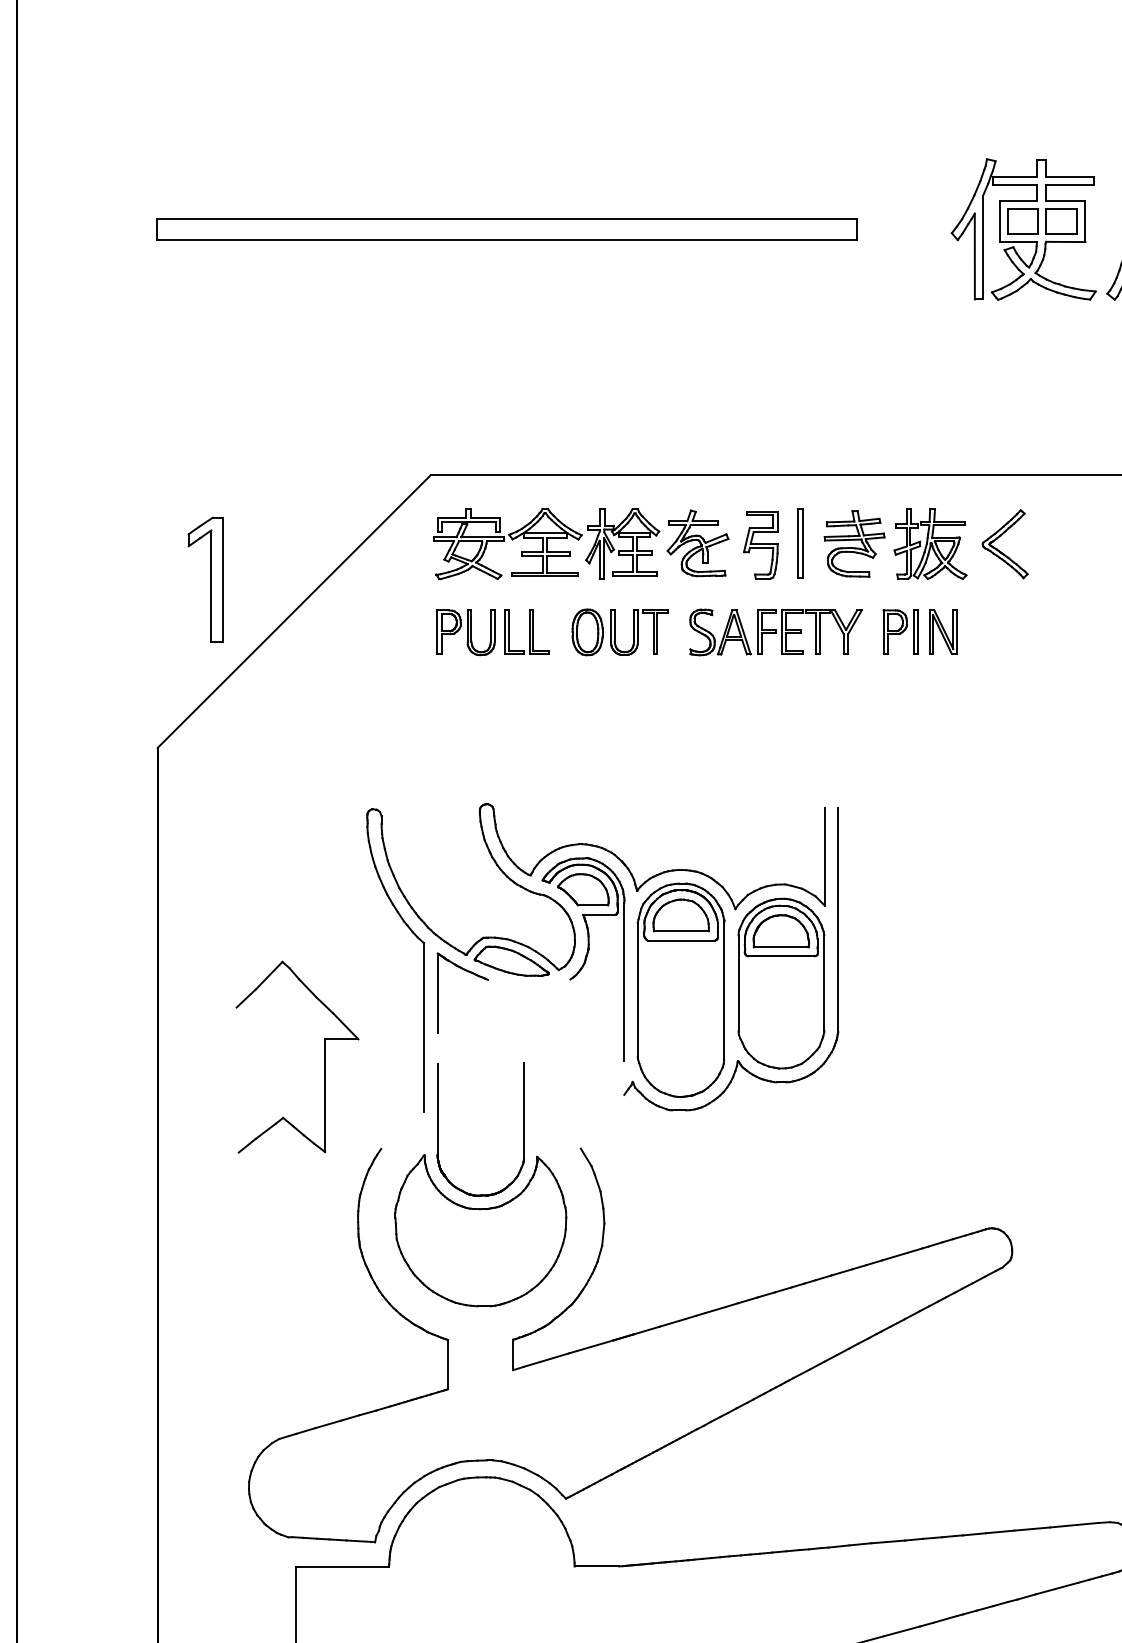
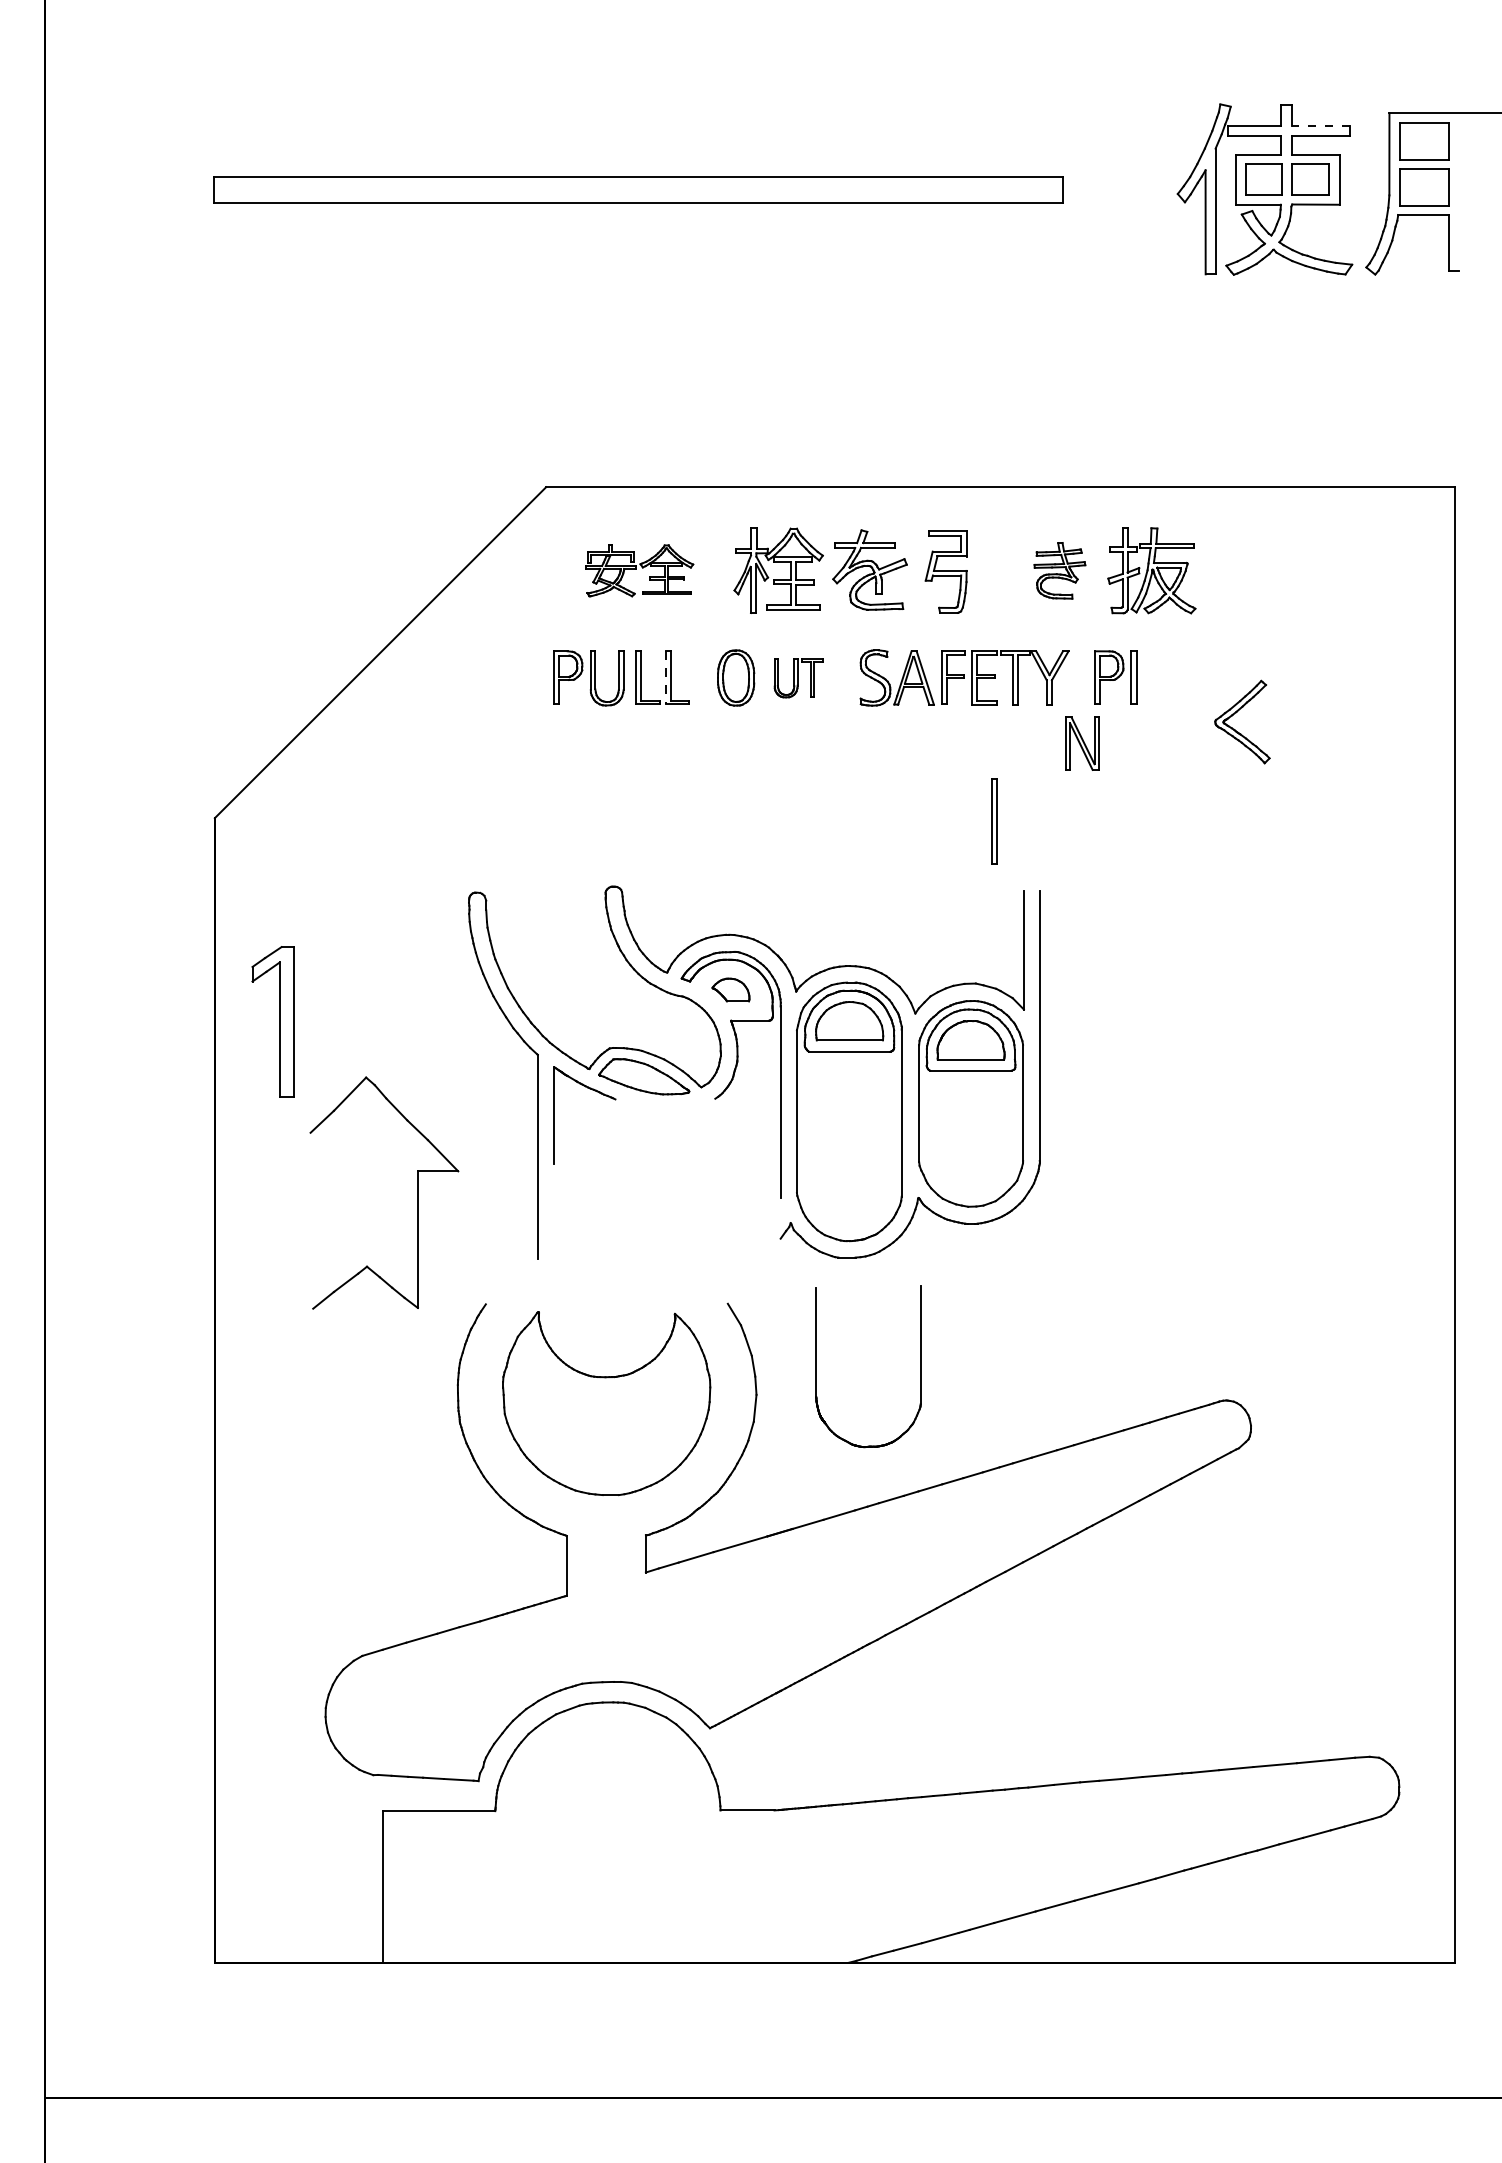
line: (1069, 177) -> (1320, 126), solid -> dashed
part: (1000, 537) -> (1236, 713), moved
part: (507, 543) -> (639, 570), size x0.6
part: (800, 543) -> (994, 821), moved
part: (854, 543) -> (1059, 570), size x0.7
part: (210, 579) -> (279, 1021), moved
line: (529, 631) -> (665, 677), solid -> dashed
part: (943, 631) -> (1082, 743), moved
part: (639, 632) -> (798, 678), size x0.7
part: (582, 889) -> (730, 989), size x0.6
part: (437, 1129) -> (816, 1366), moved

